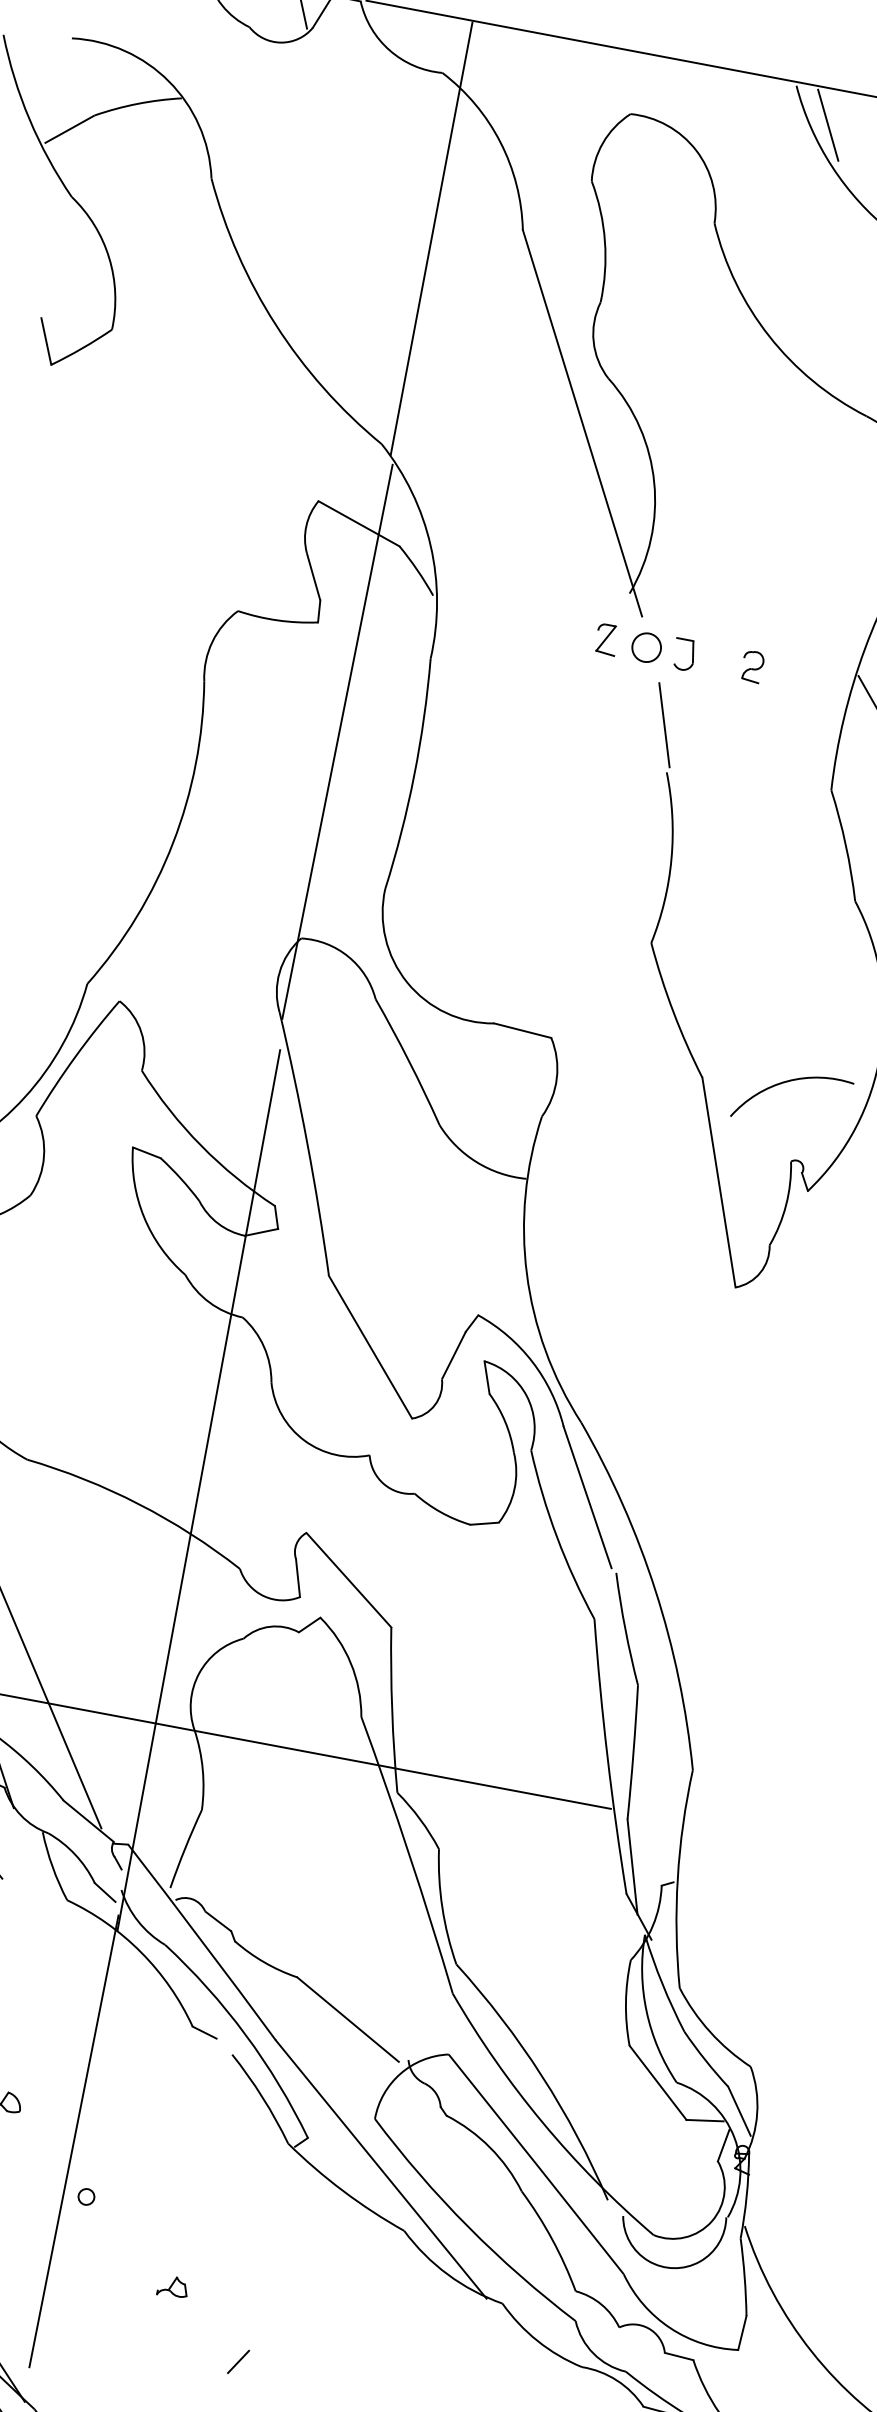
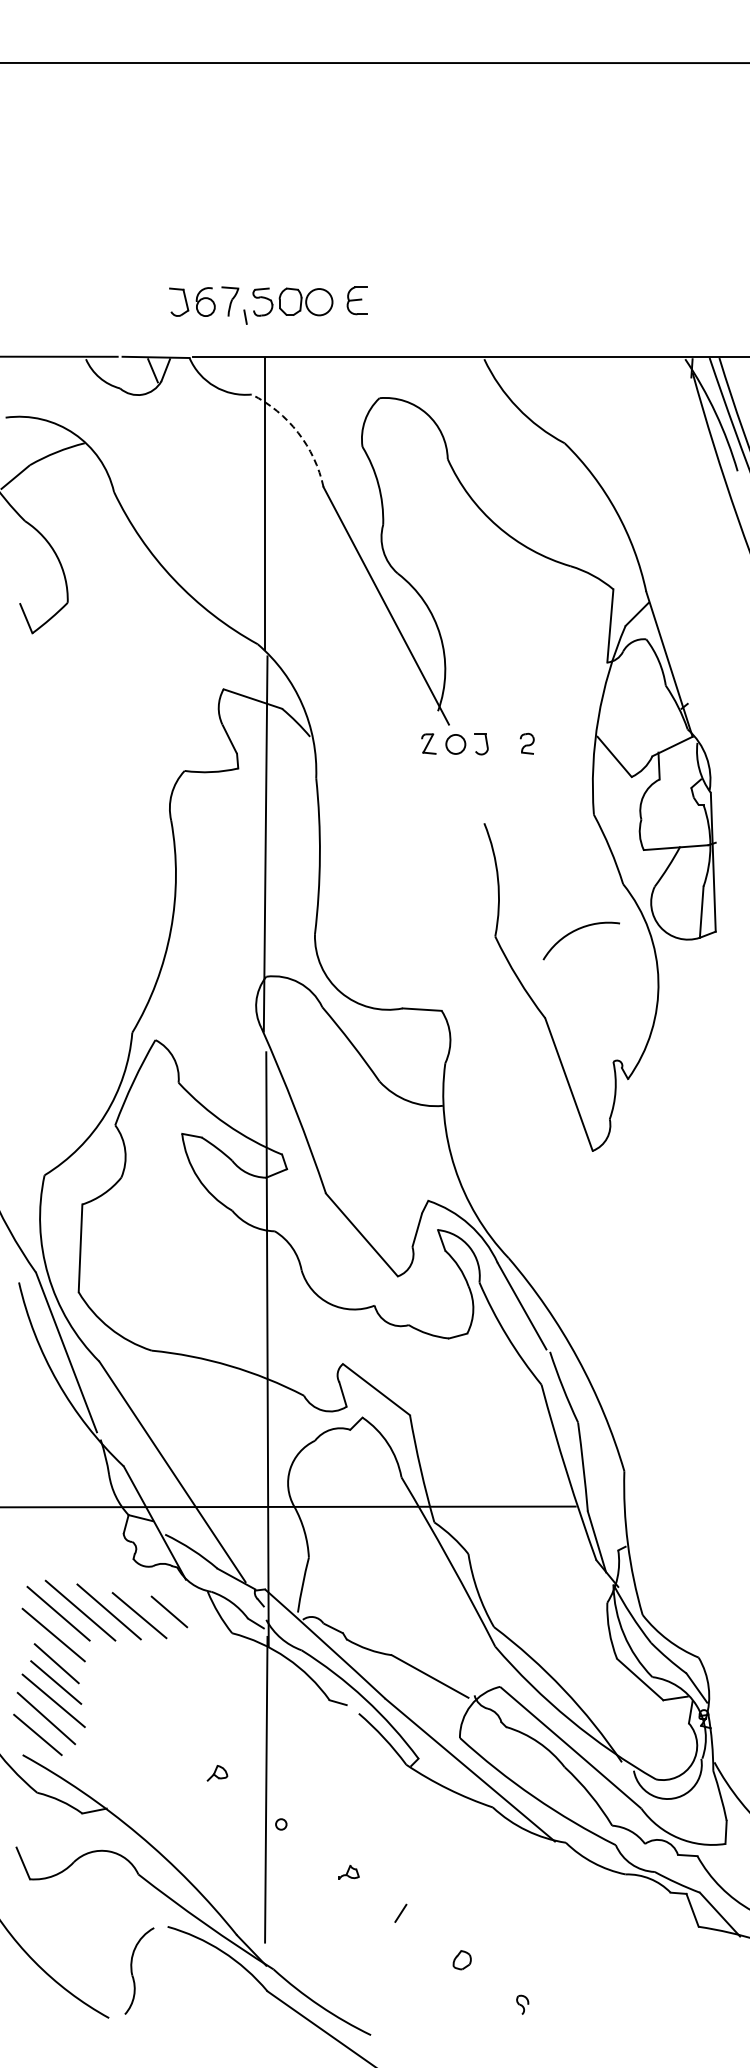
line: (827, 125) -> (509, 381), removed
arc: (501, 142) -> (298, 432), solid -> dashed
line: (663, 724) -> (476, 792), removed
arc: (786, 1083) -> (575, 931), moved

